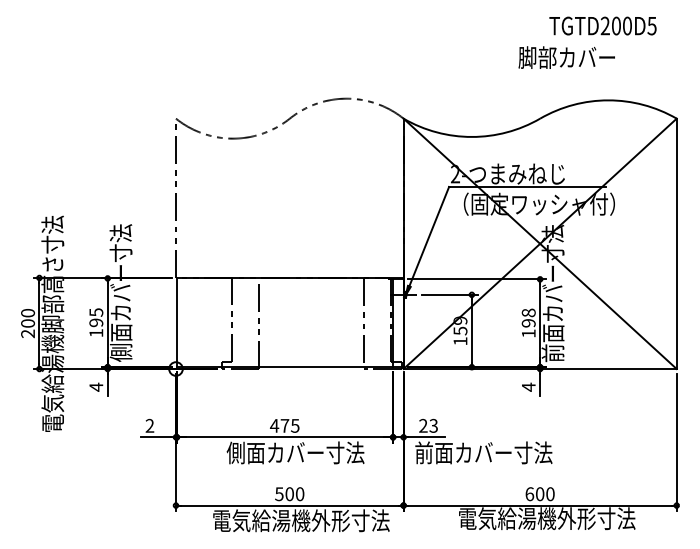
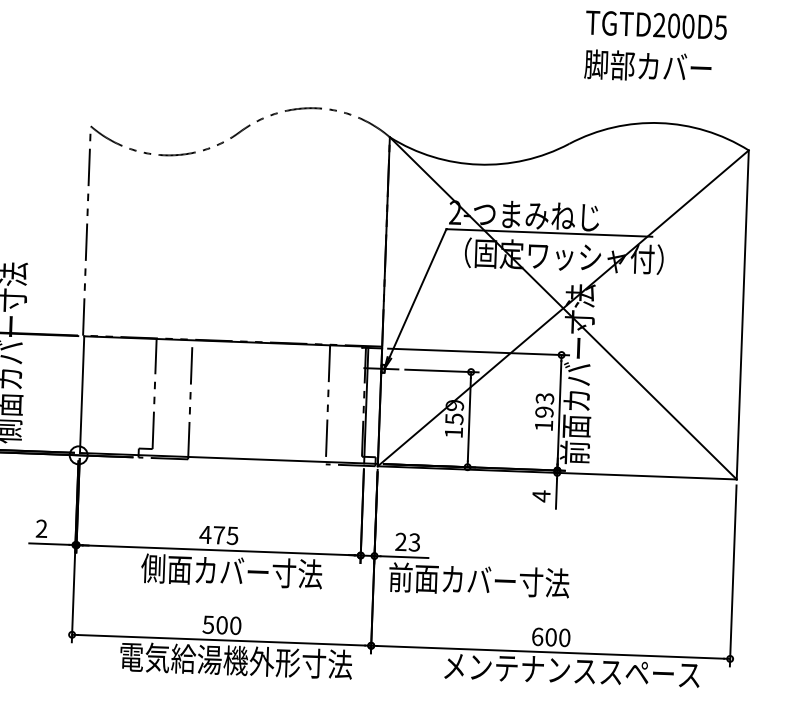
text: (566, 57) -> (647, 66), moved
text: (528, 312) -> (544, 398), 198 -> 193
text: (556, 518) -> (571, 670), 電気給湯機外形寸法 -> メンテナンススペース

